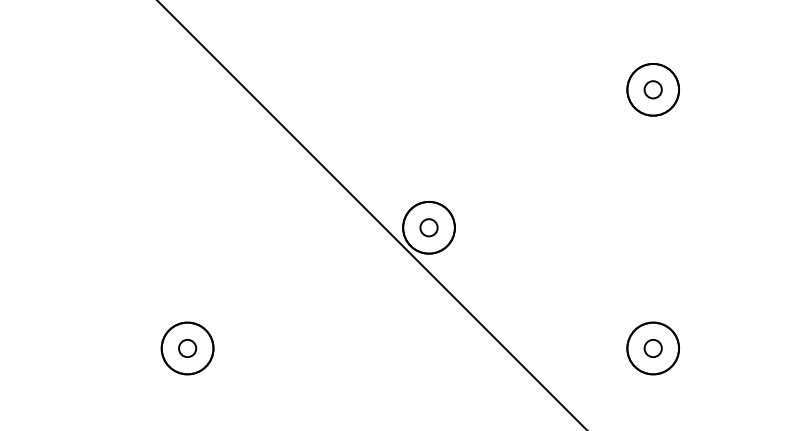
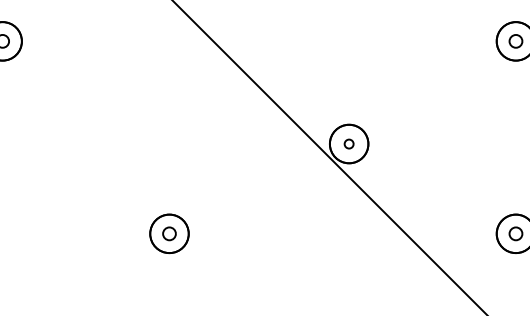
part: (428, 227) -> (348, 143), size x0.7

